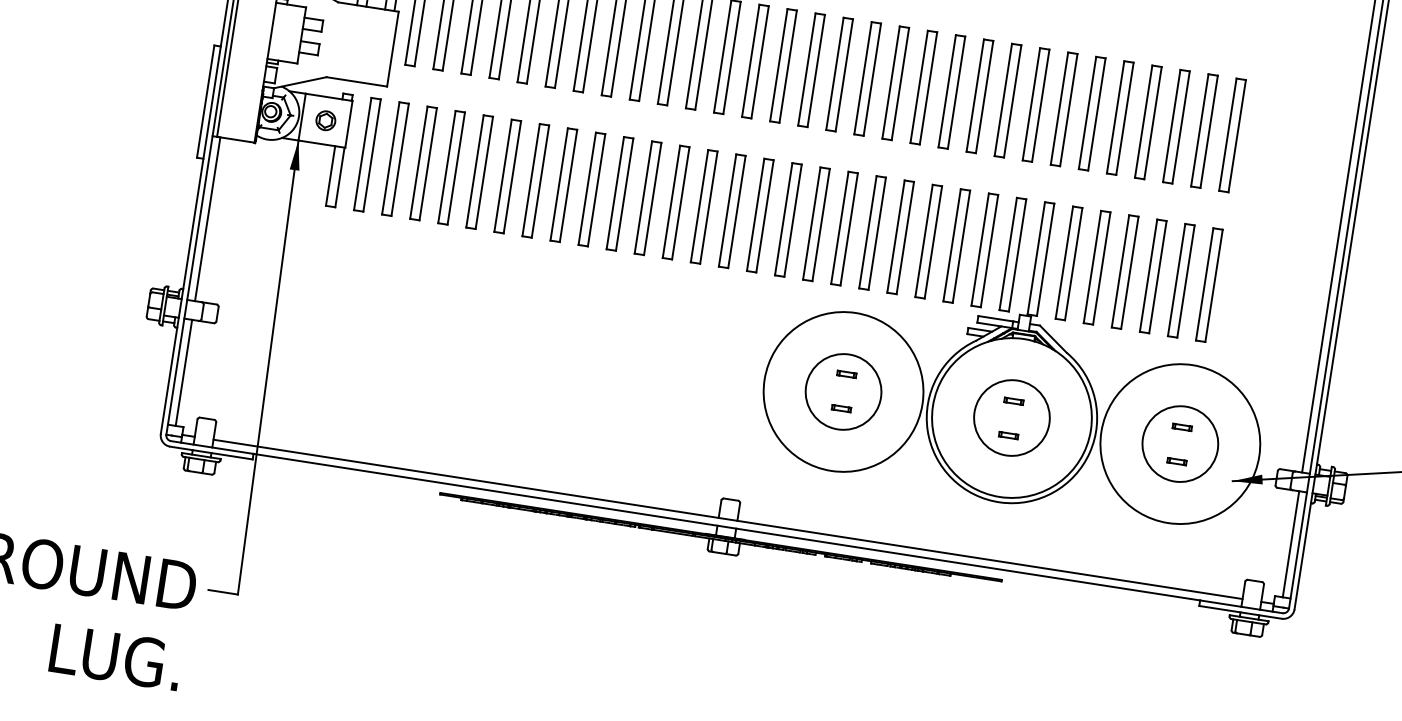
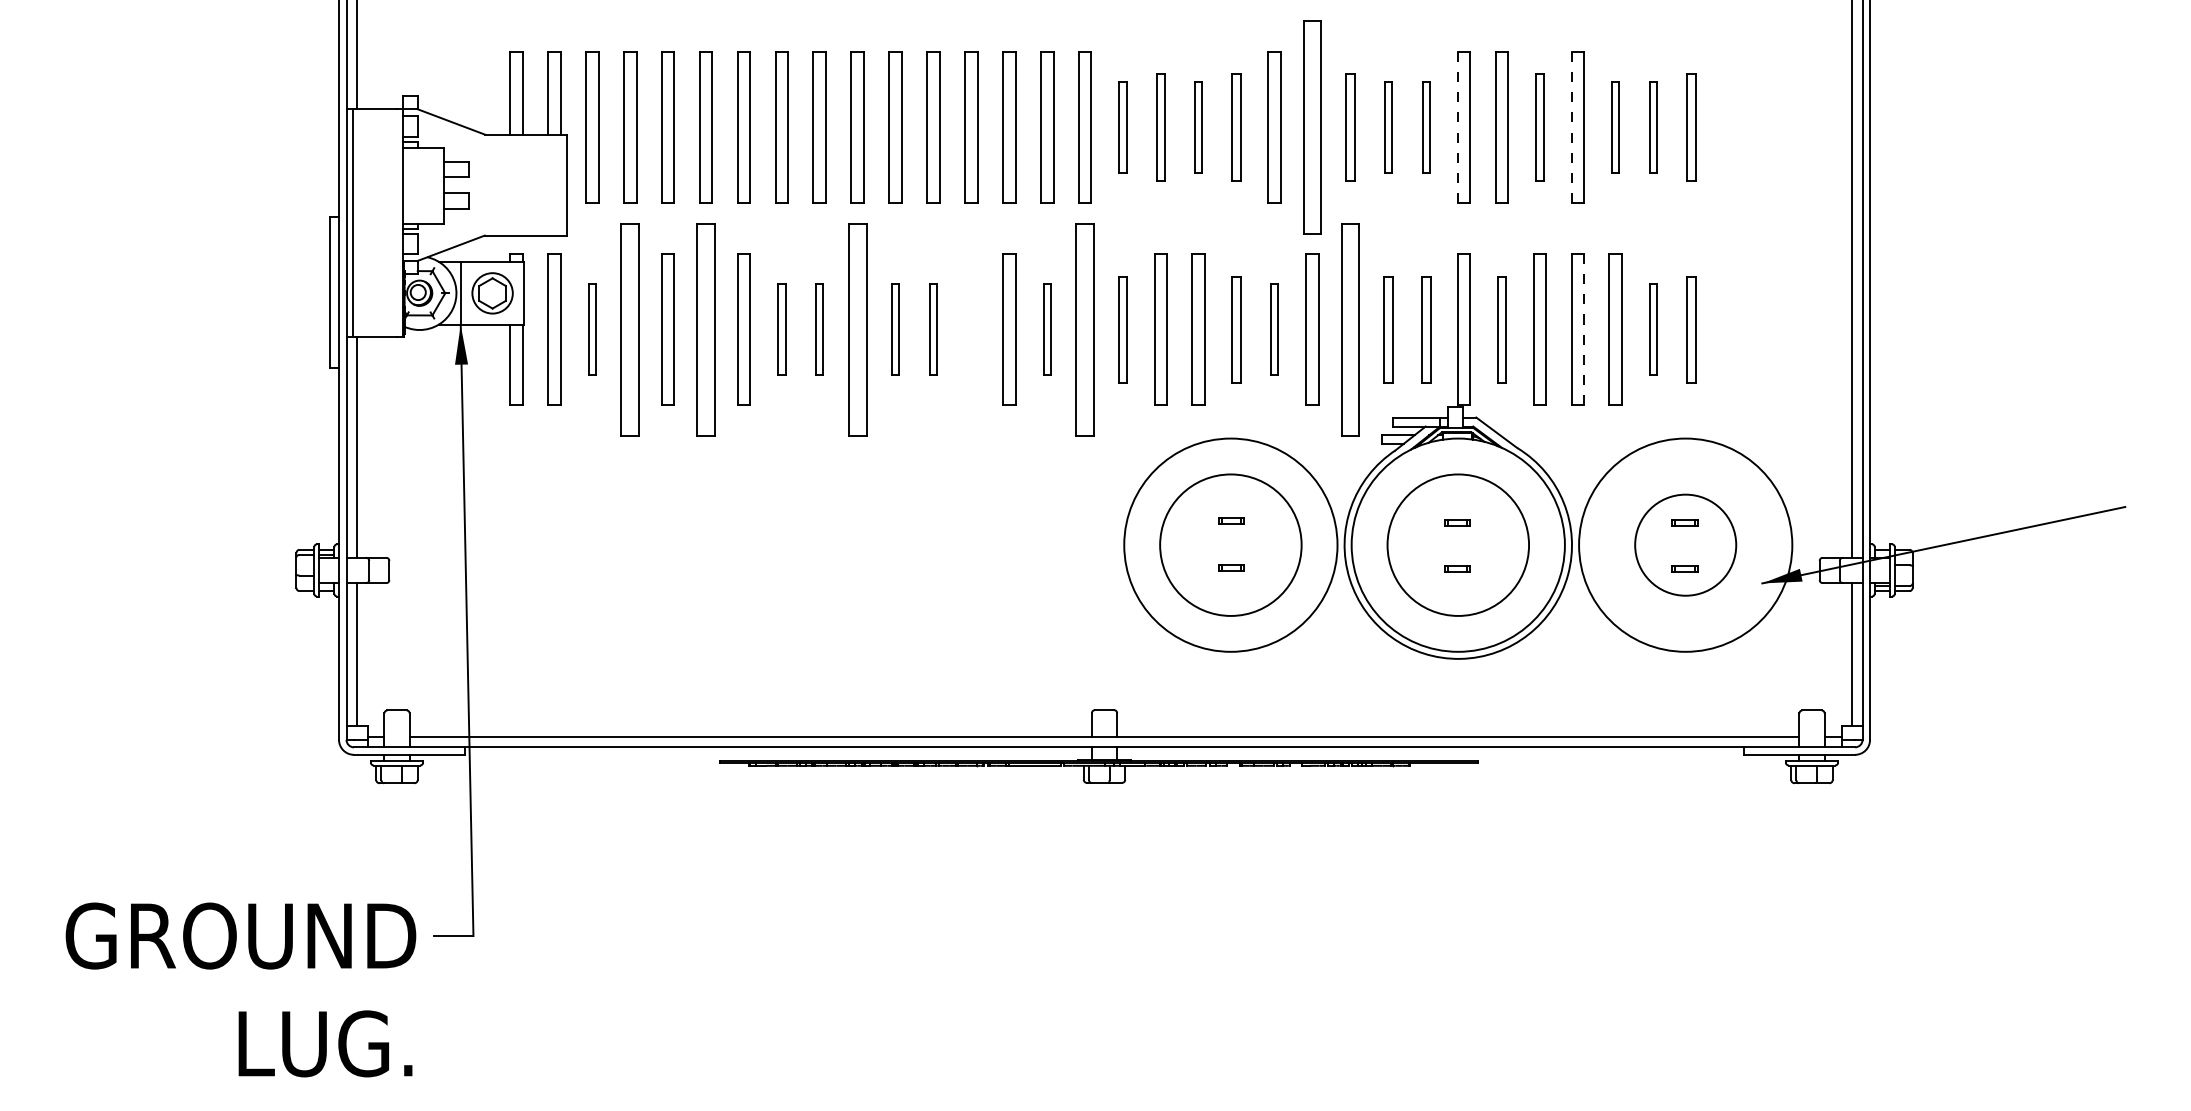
part: (811, 70) -> (1122, 127), size x0.6
part: (839, 74) -> (1160, 127), size x0.7
part: (867, 78) -> (1198, 127), size x0.6
part: (895, 83) -> (1236, 127), size x0.7
part: (951, 92) -> (1312, 127), size x1.4
part: (980, 96) -> (1350, 127), size x0.7
part: (1008, 100) -> (1388, 127), size x0.6
part: (1036, 105) -> (1426, 127), size x0.6
line: (1059, 108) -> (1457, 127), solid -> dashed
part: (1119, 118) -> (1539, 127), size x0.7
part: (325, 120) -> (492, 292), size x1.6
line: (1143, 121) -> (1571, 127), solid -> dashed
part: (1176, 126) -> (1615, 127), size x0.6
part: (1204, 131) -> (1653, 127), size x0.6
part: (1232, 135) -> (1691, 127), size x0.7
part: (395, 159) -> (592, 329), size x0.6
part: (423, 163) -> (630, 329), size x1.4
part: (479, 172) -> (705, 329), size x1.4
part: (535, 180) -> (781, 329), size x0.6
part: (563, 185) -> (819, 329), size x0.6
part: (591, 189) -> (857, 329), size x1.4
part: (619, 193) -> (895, 329), size x0.6
part: (648, 198) -> (933, 329), size x0.6
part: (676, 202) -> (971, 329), removed
part: (732, 211) -> (1047, 329), size x0.6
part: (759, 215) -> (1084, 329), size x1.4
part: (788, 219) -> (1122, 329), size x0.7
part: (872, 232) -> (1236, 329), size x0.7
part: (900, 237) -> (1274, 329), size x0.6
part: (956, 245) -> (1350, 329), size x1.4
part: (985, 250) -> (1388, 329), size x0.7
part: (1013, 254) -> (1426, 329), size x0.7
part: (1068, 263) -> (1501, 329), size x0.7
line: (1130, 272) -> (1584, 329), solid -> dashed
part: (1181, 280) -> (1653, 329), size x0.6
part: (1209, 285) -> (1691, 329), size x0.7
circle: (843, 391) -> (1230, 544), size x1.4
circle: (1011, 417) -> (1457, 544), size x1.4

